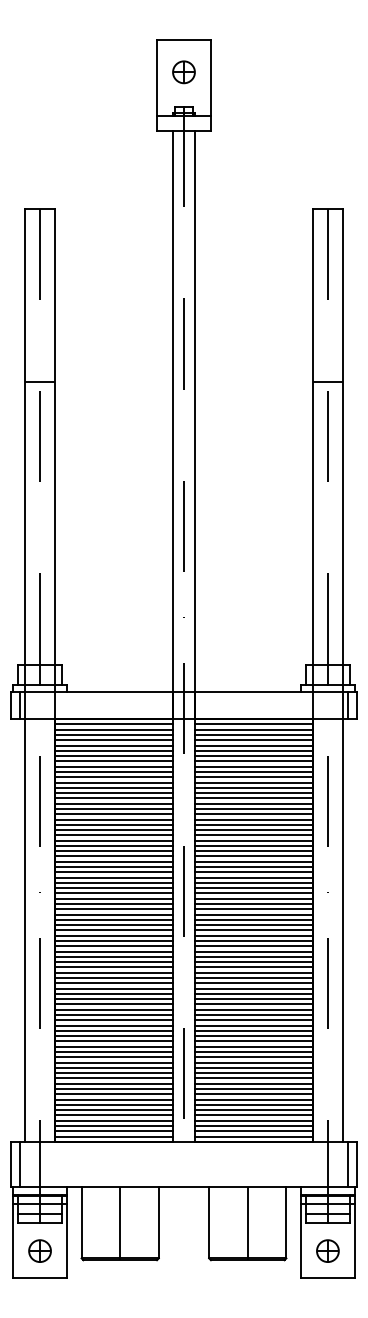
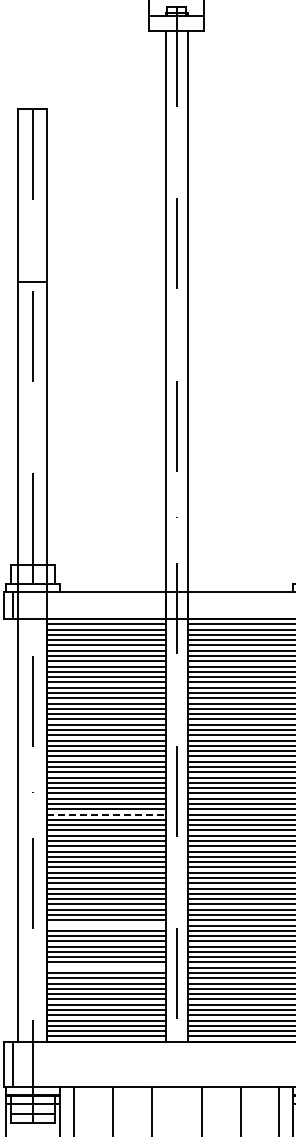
line: (114, 914) -> (107, 814), solid -> dashed
line: (113, 1025) -> (106, 925), removed
line: (113, 1067) -> (106, 967), removed

